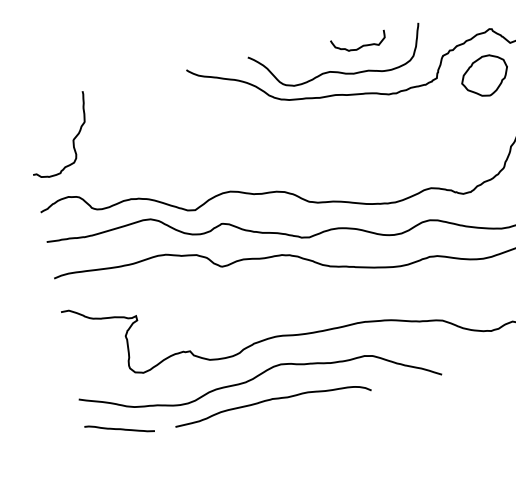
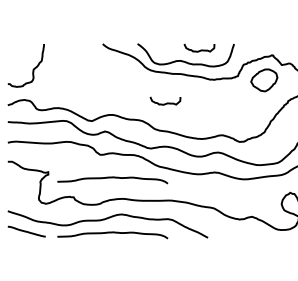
curve: (319, 150) -> (166, 102), added
curve: (251, 304) -> (112, 178), added

